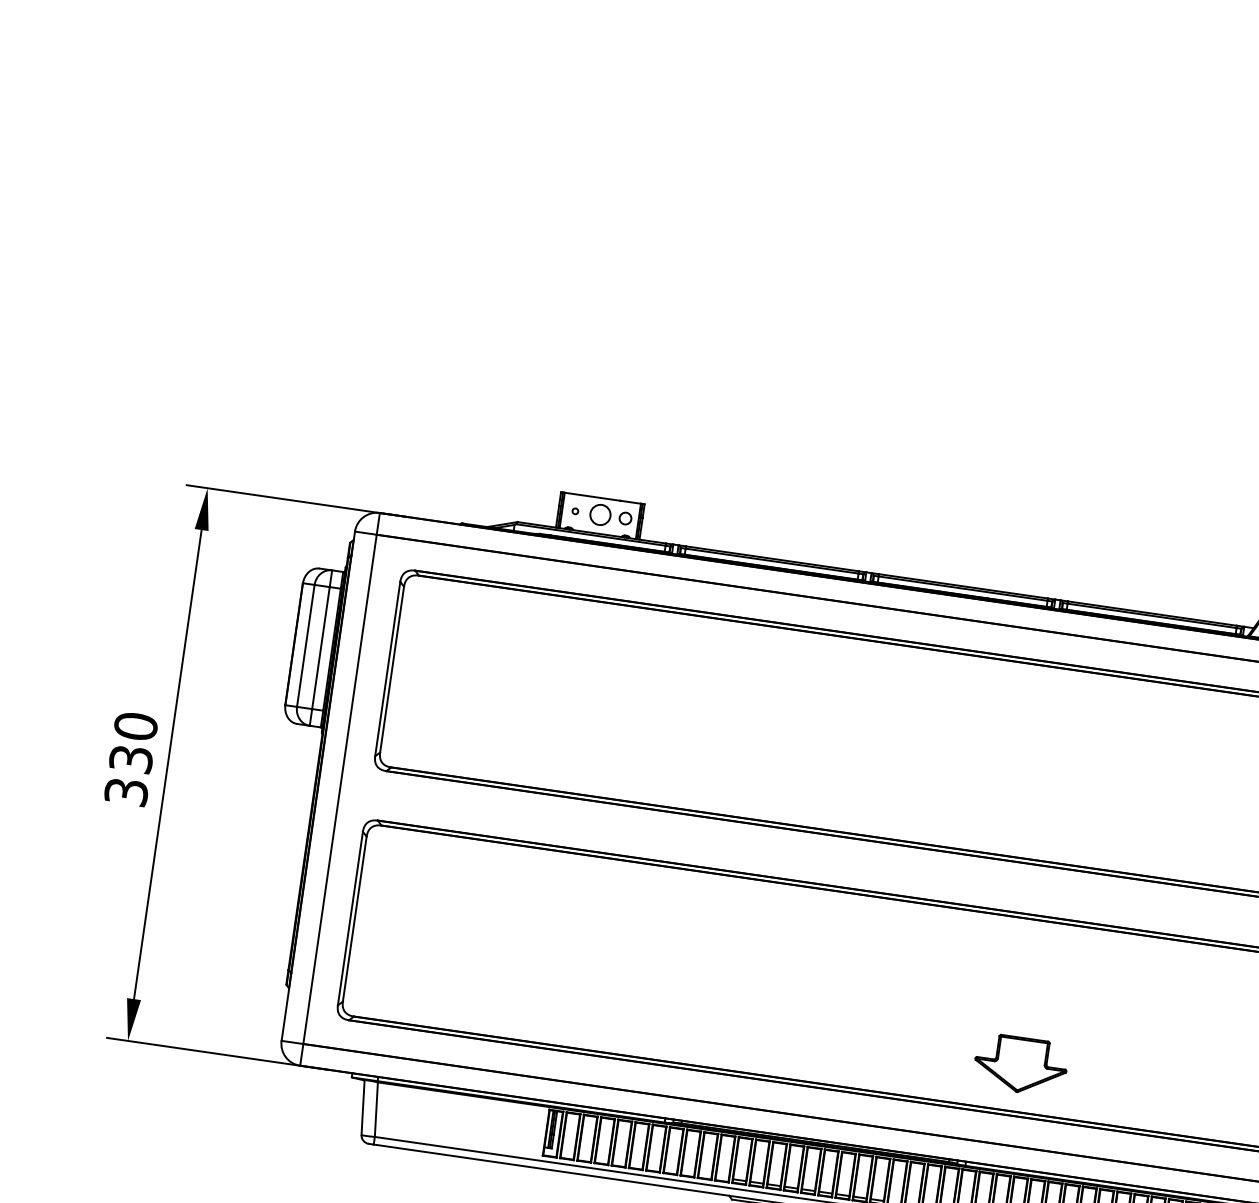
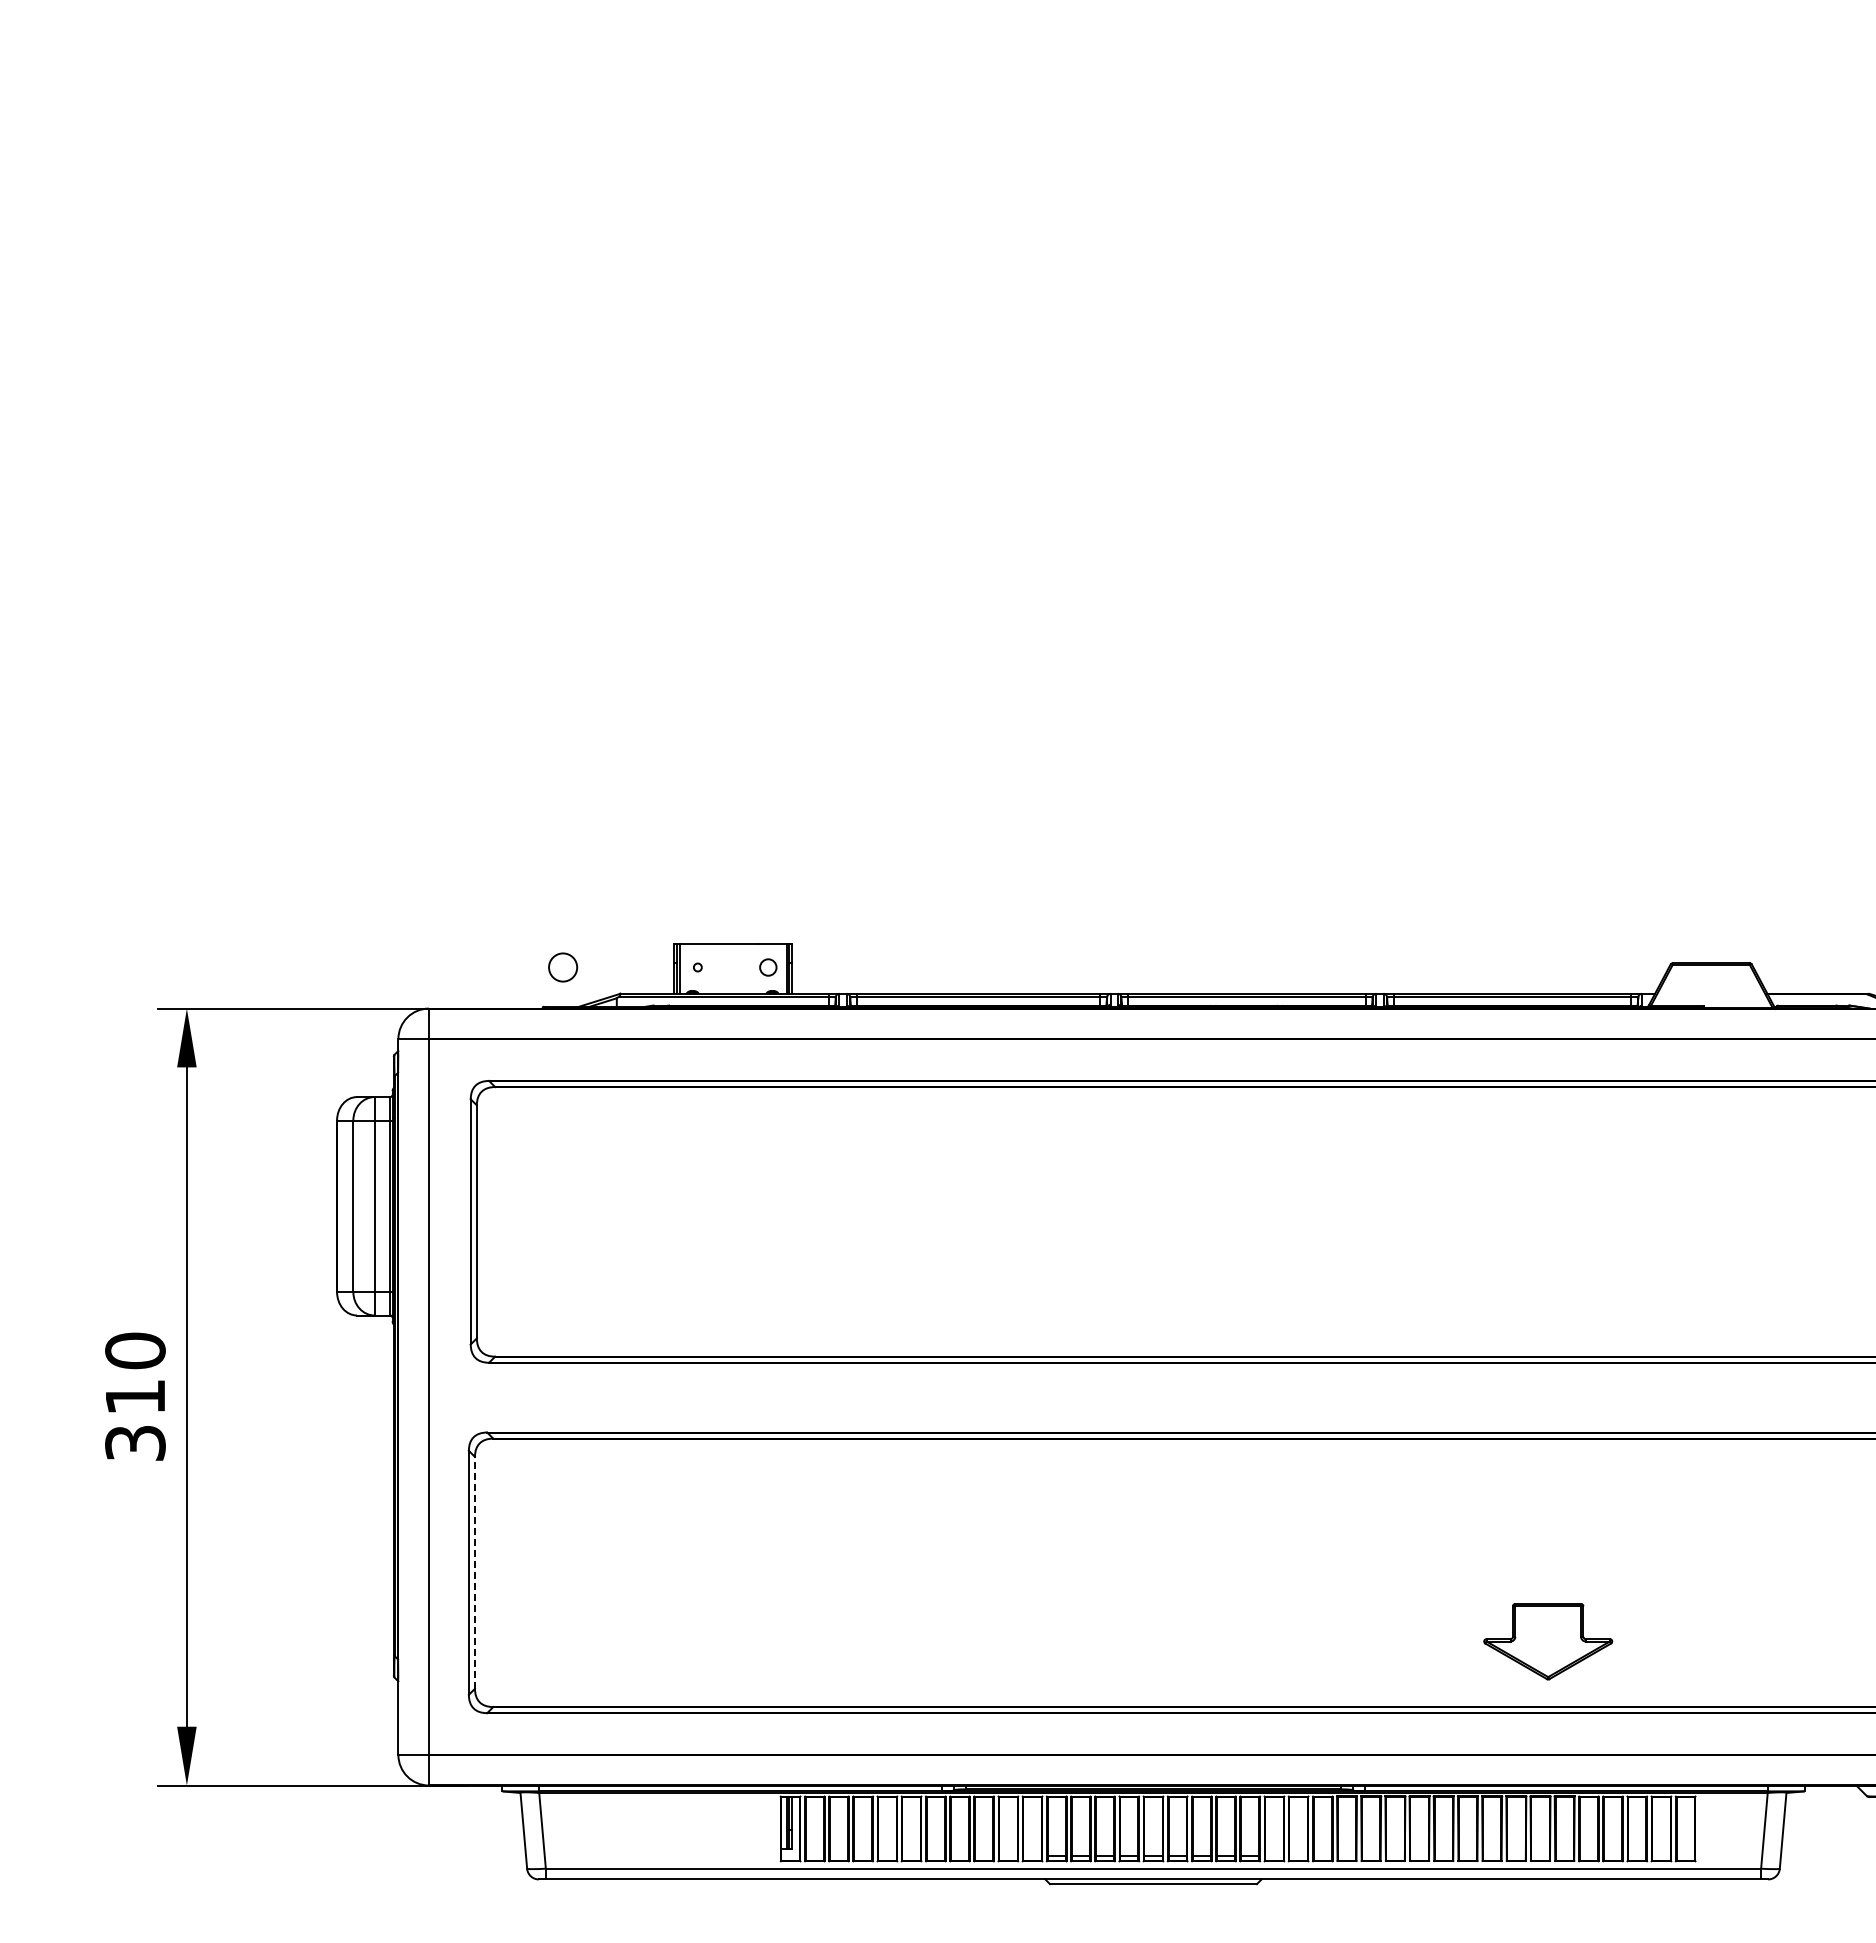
circle: (600, 514) -> (563, 967), moved
text: (131, 758) -> (135, 1396), 330 -> 310
line: (355, 918) -> (475, 1572), solid -> dashed
part: (1021, 1065) -> (1548, 1641), moved

